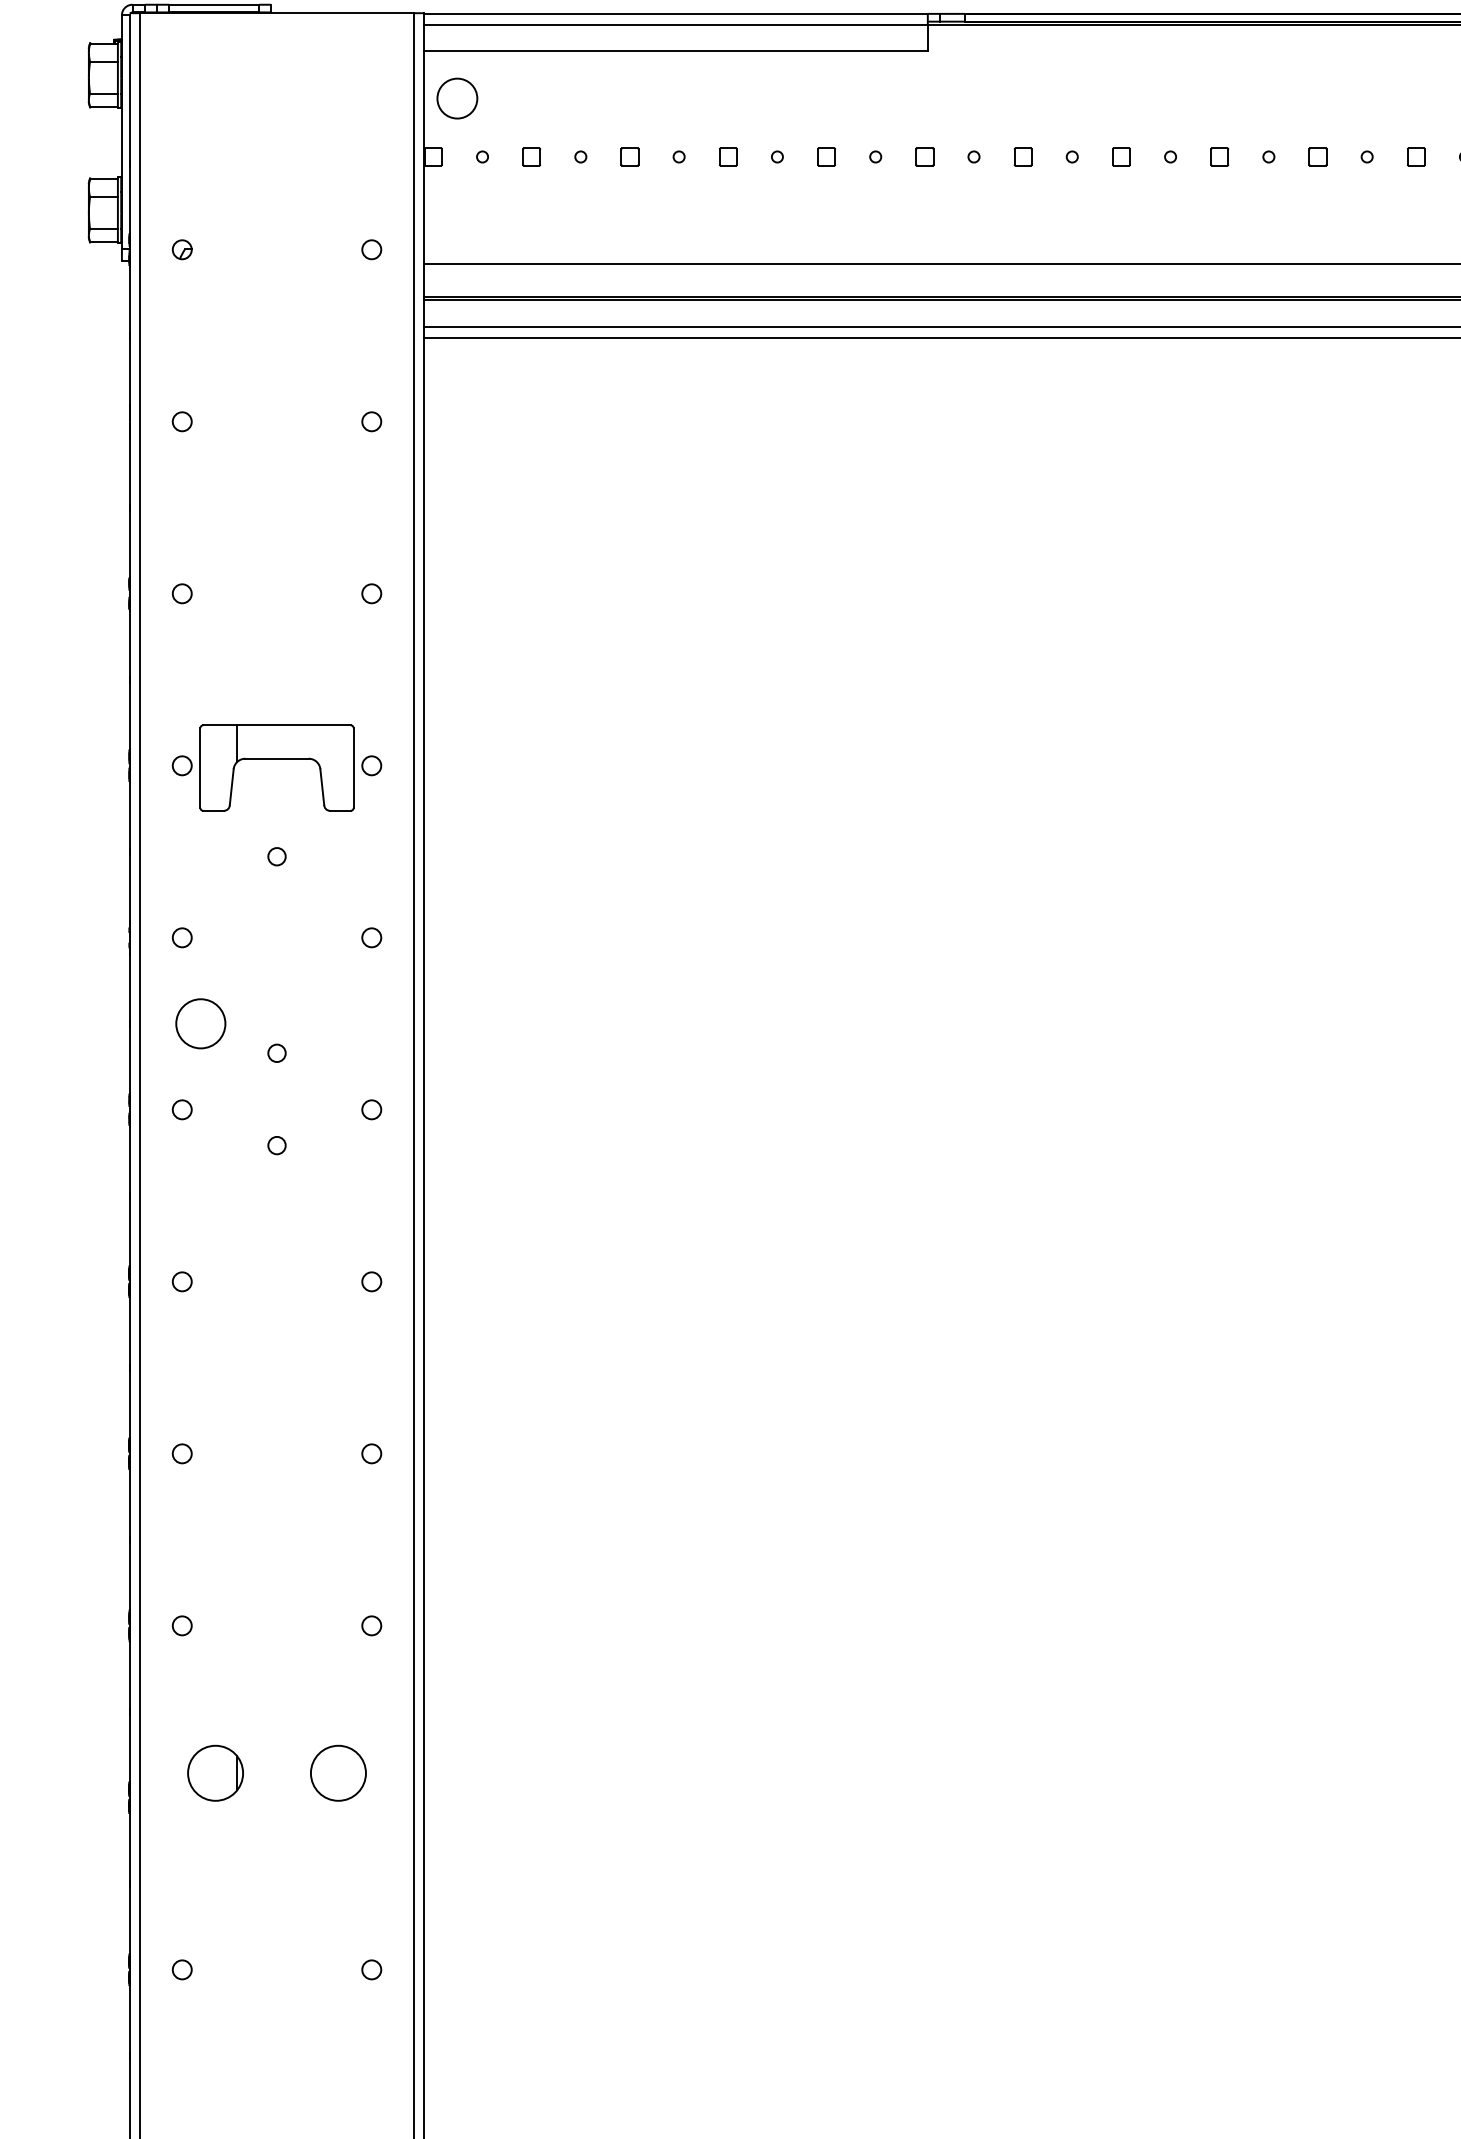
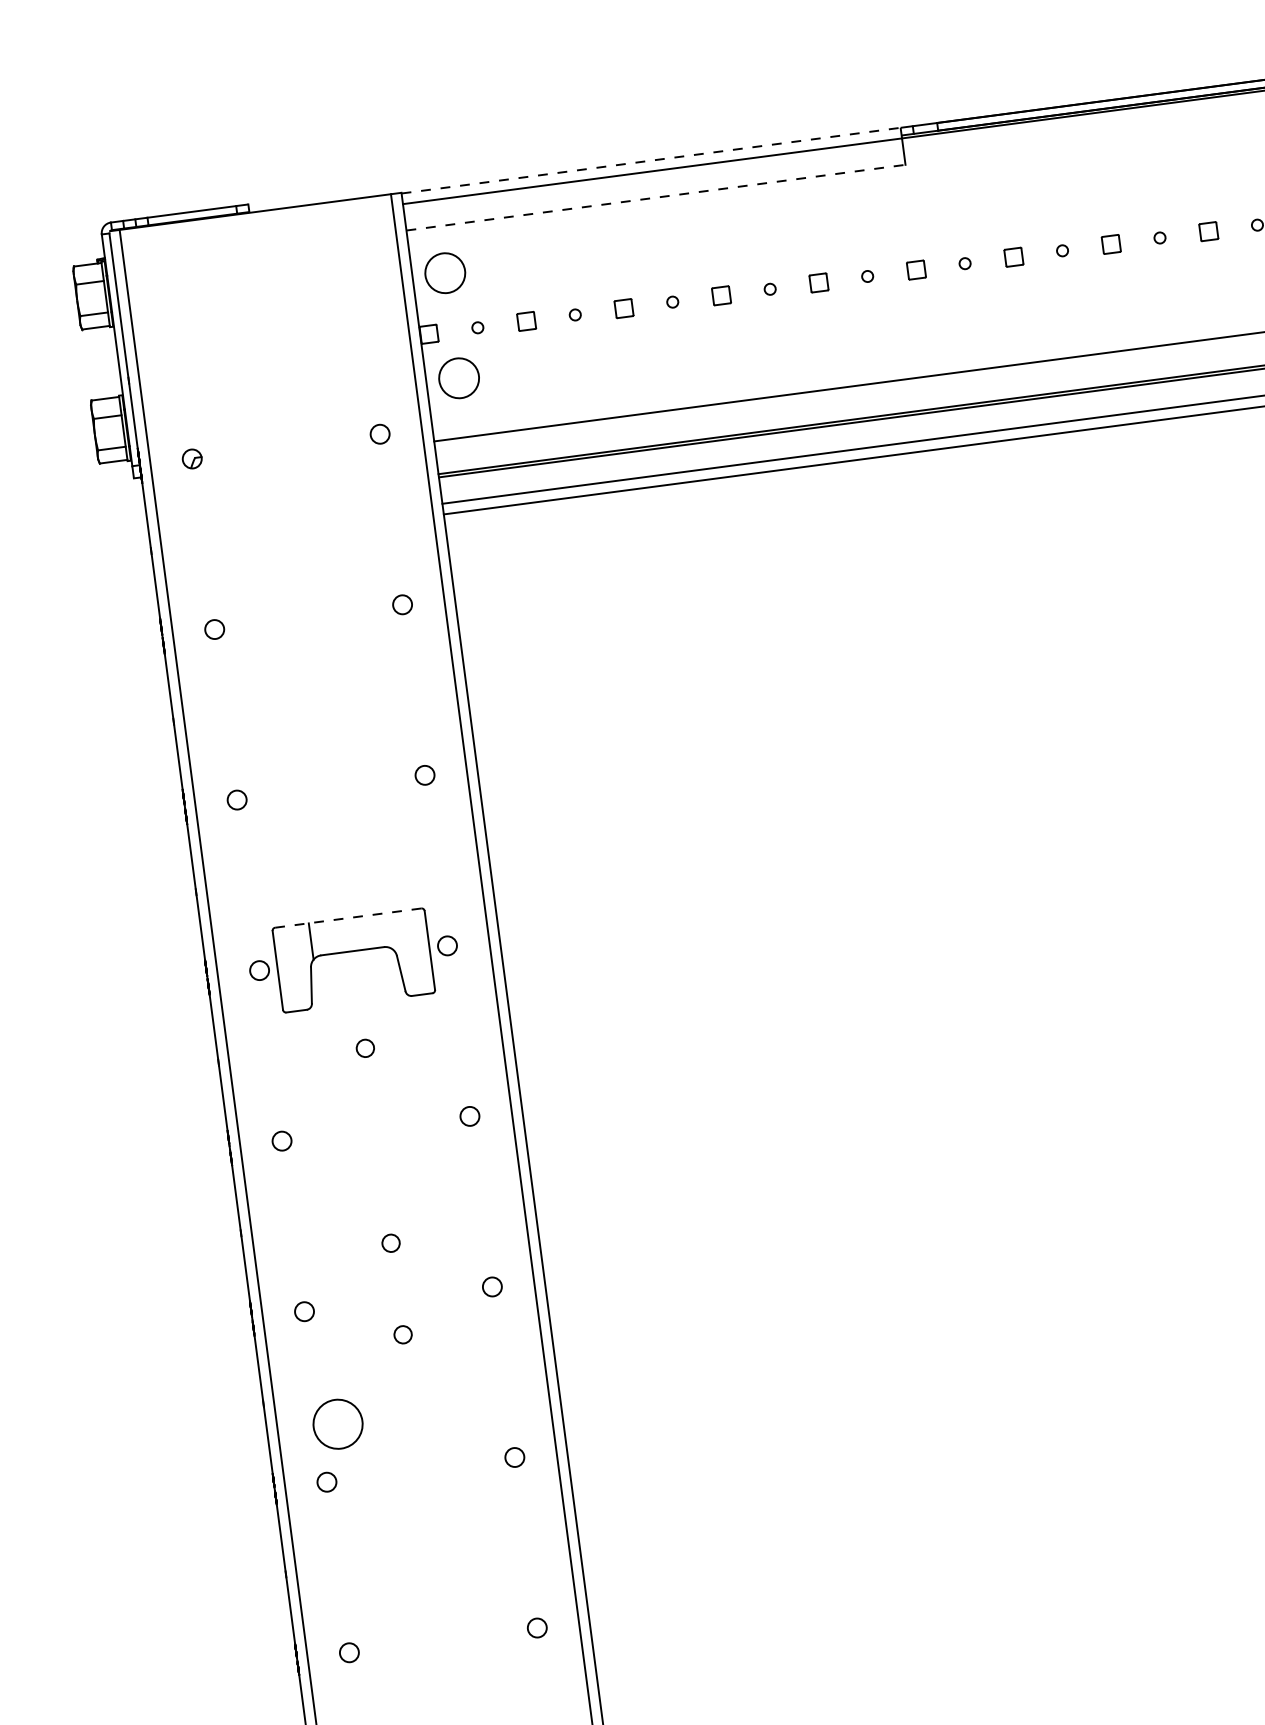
line: (676, 13) -> (651, 160), solid -> dashed
line: (676, 51) -> (656, 197), solid -> dashed
circle: (457, 204) -> (459, 378), added
line: (277, 725) -> (348, 918), solid -> dashed
circle: (200, 1023) -> (337, 1423), moved

